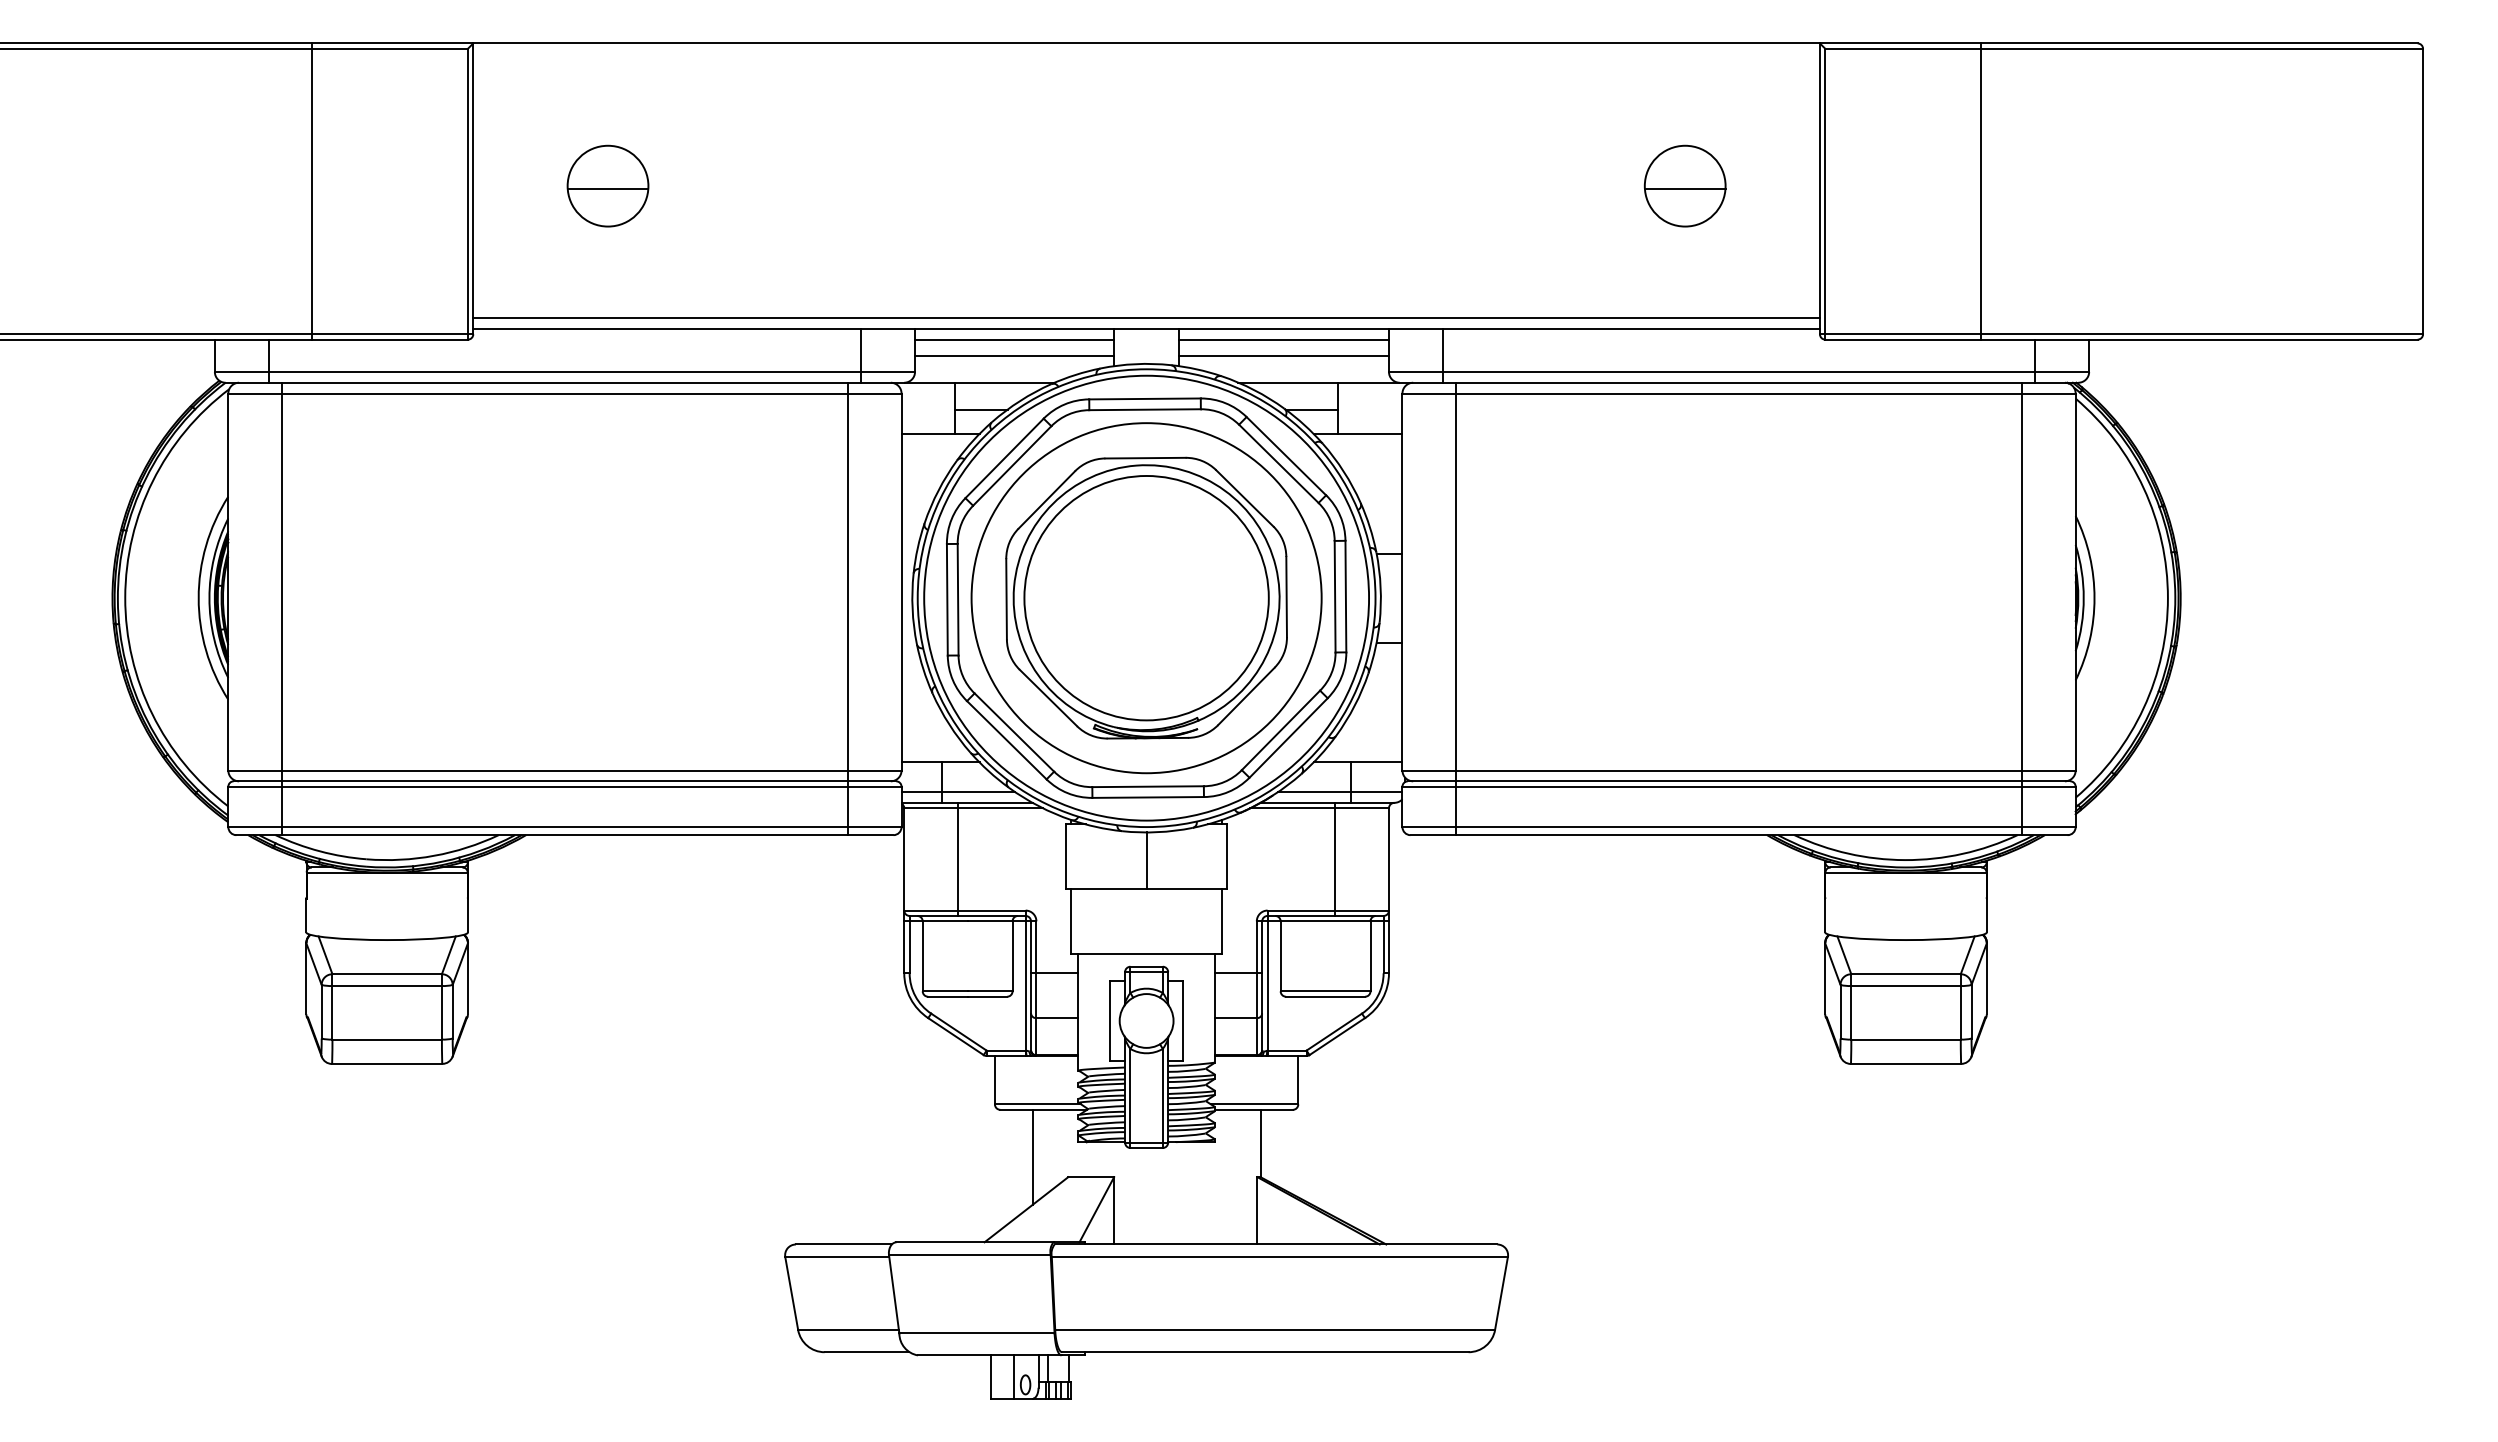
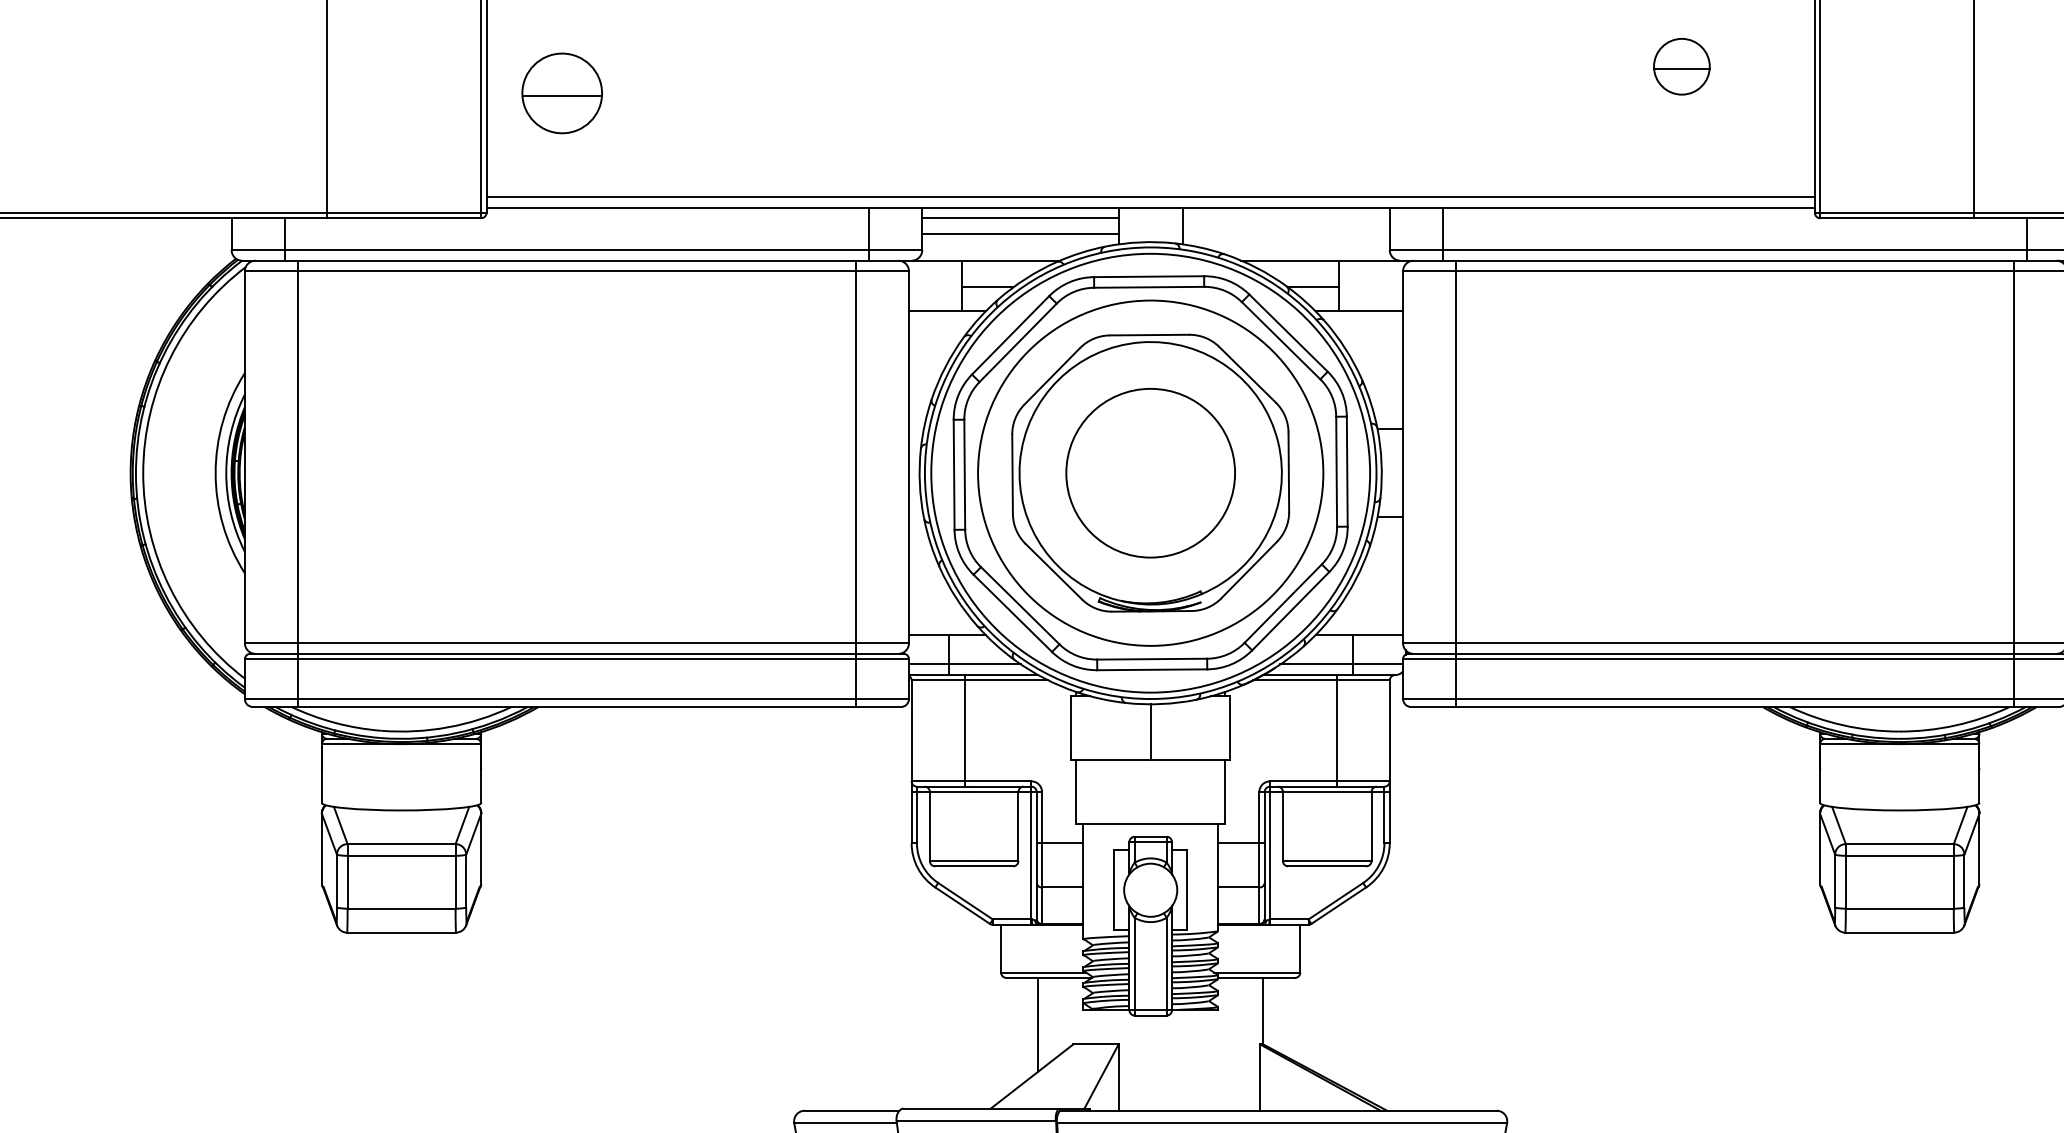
part: (607, 185) -> (561, 92), moved
part: (1684, 185) -> (1681, 66), size x0.7
line: (1283, 339) -> (1285, 218), removed
line: (1283, 355) -> (1285, 233), removed
circle: (1146, 597) -> (1150, 472), size x0.7

